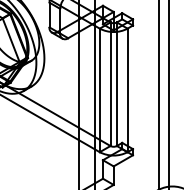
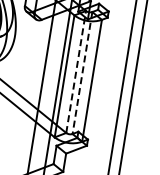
line: (110, 84) -> (76, 72), solid -> dashed
line: (116, 84) -> (82, 73), solid -> dashed

